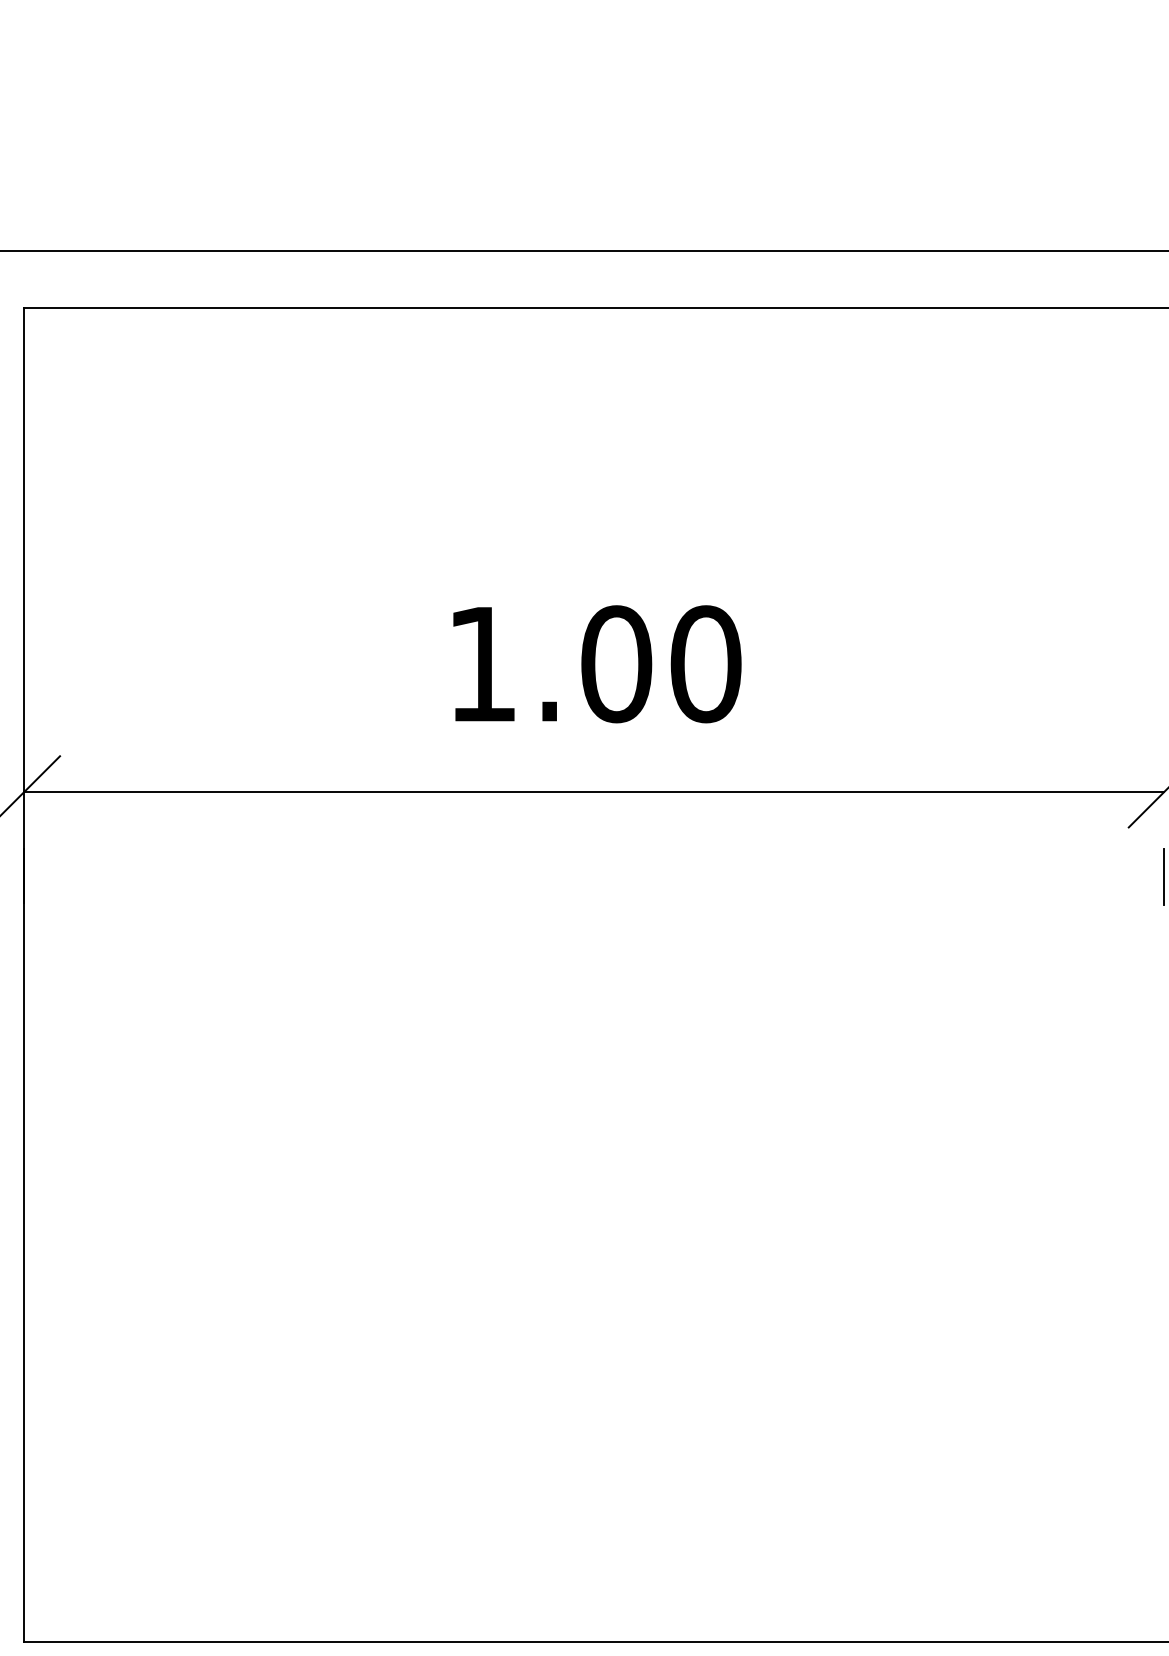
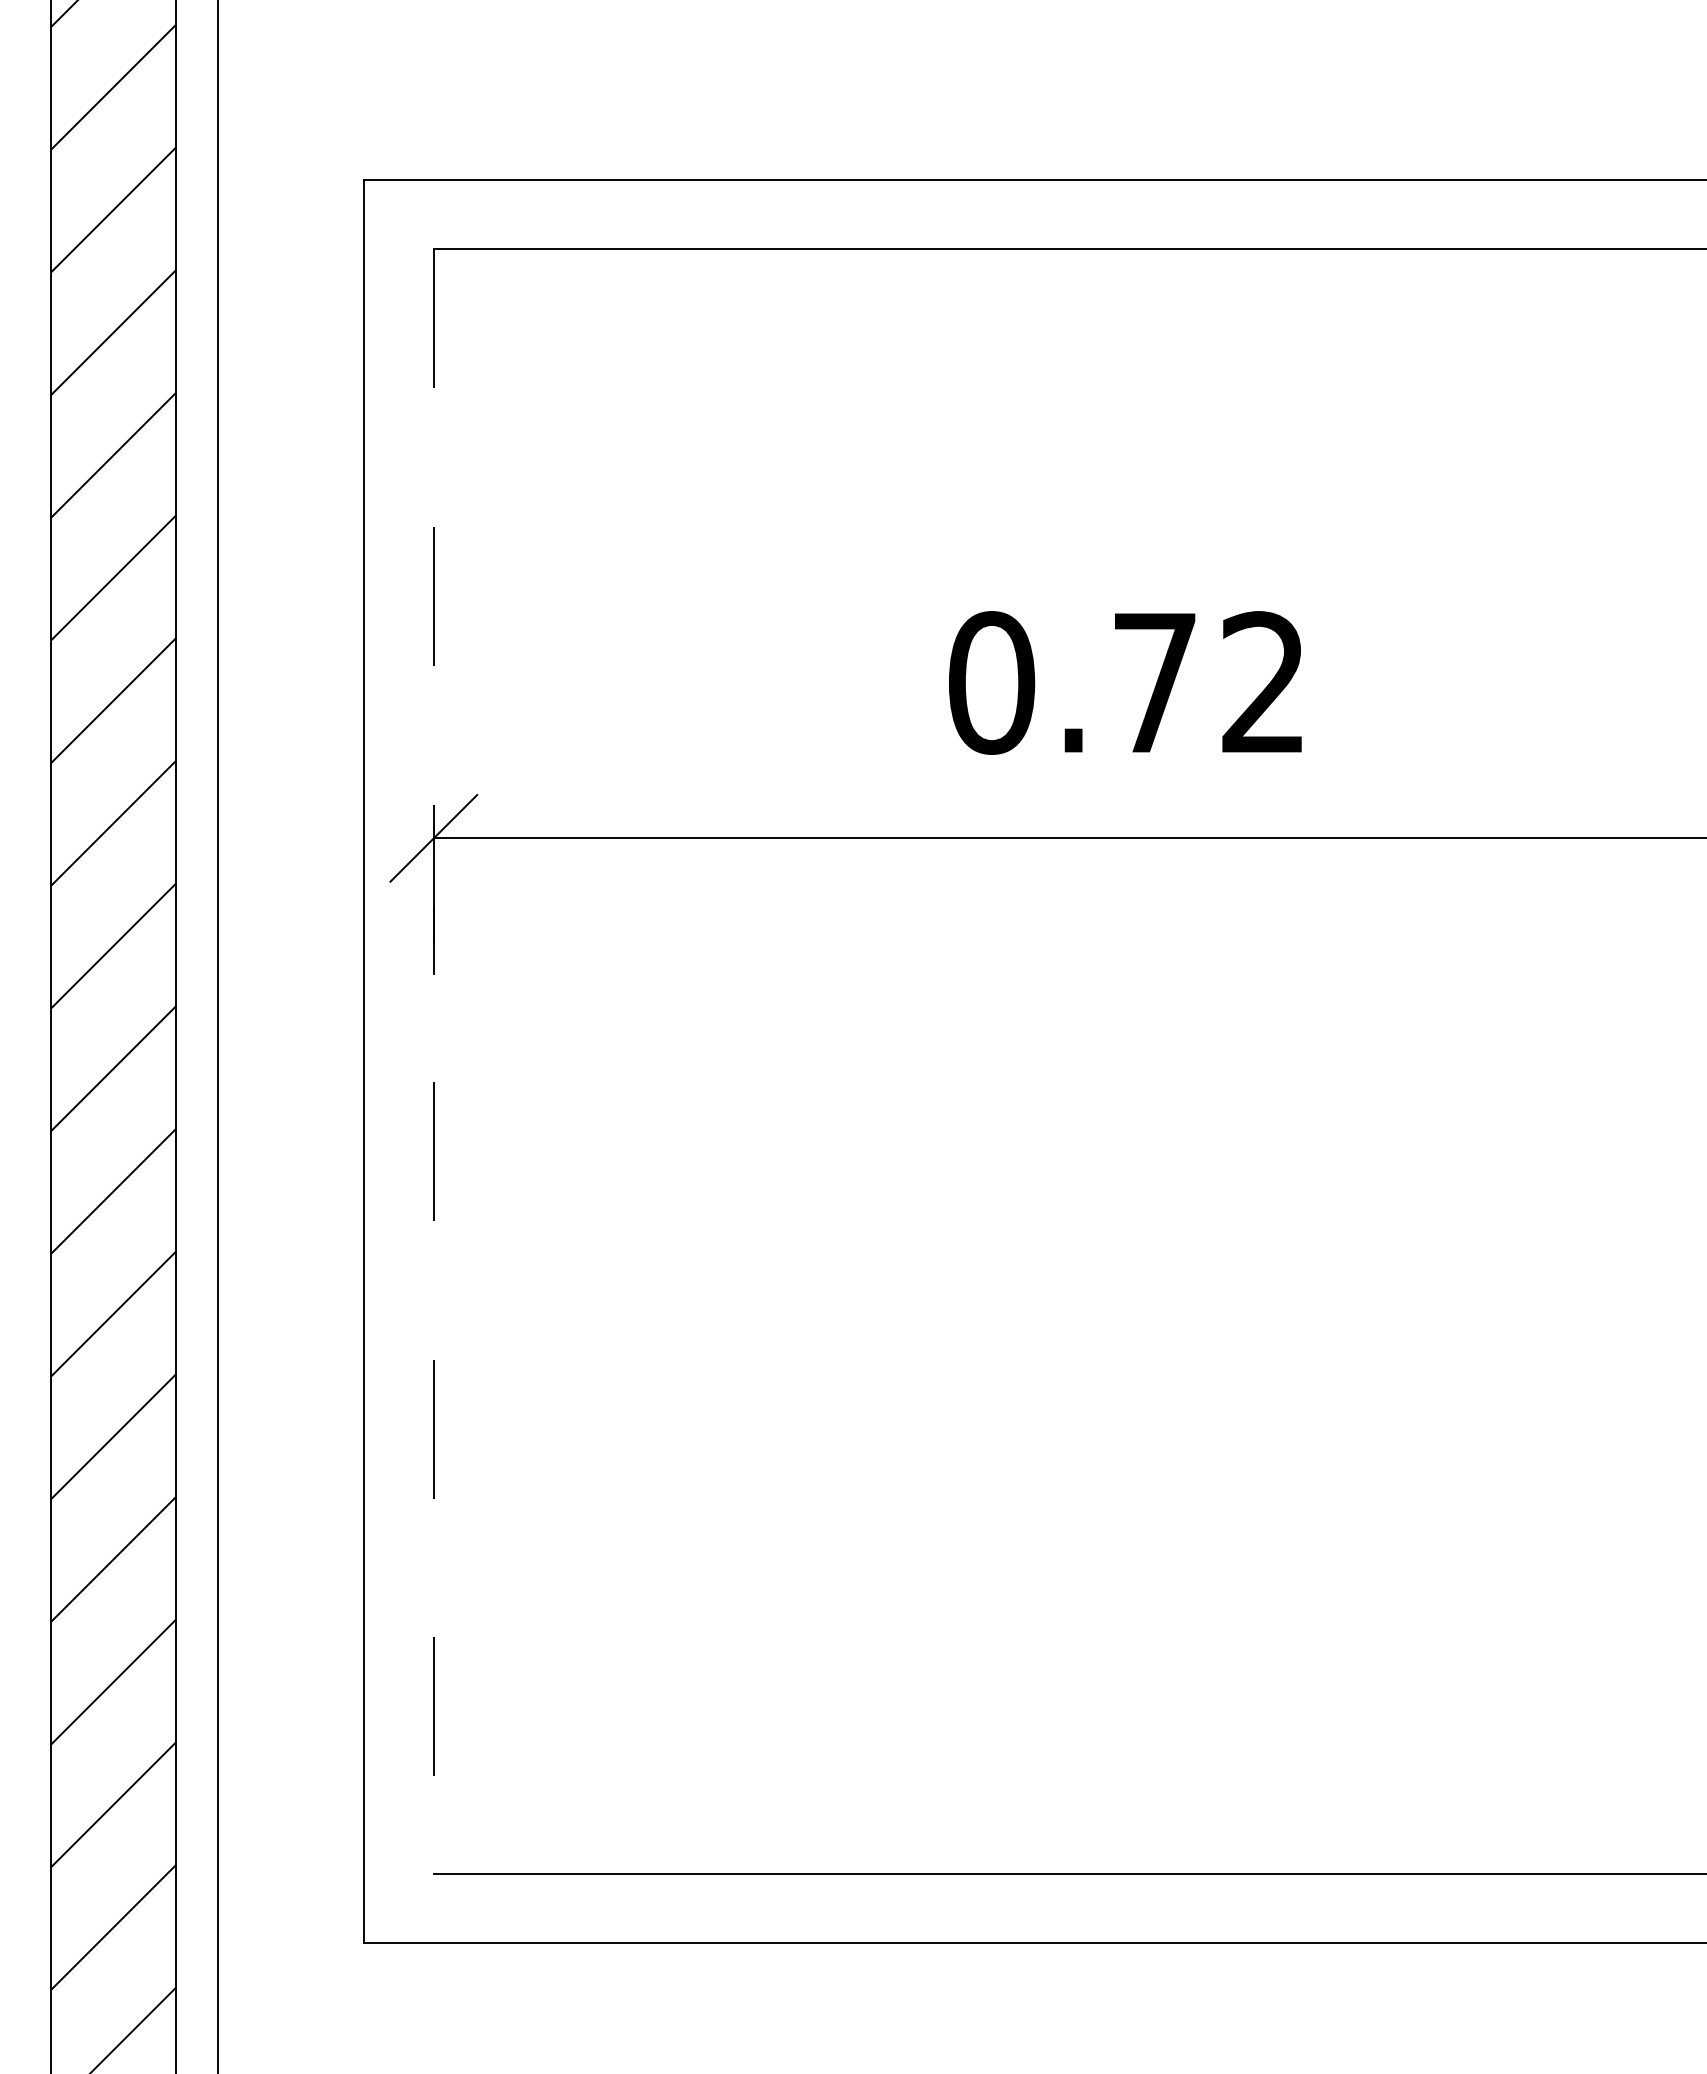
text: (594, 663) -> (1128, 682), 1.00 -> 0.72
line: (24, 975) -> (433, 1062), solid -> dashed

